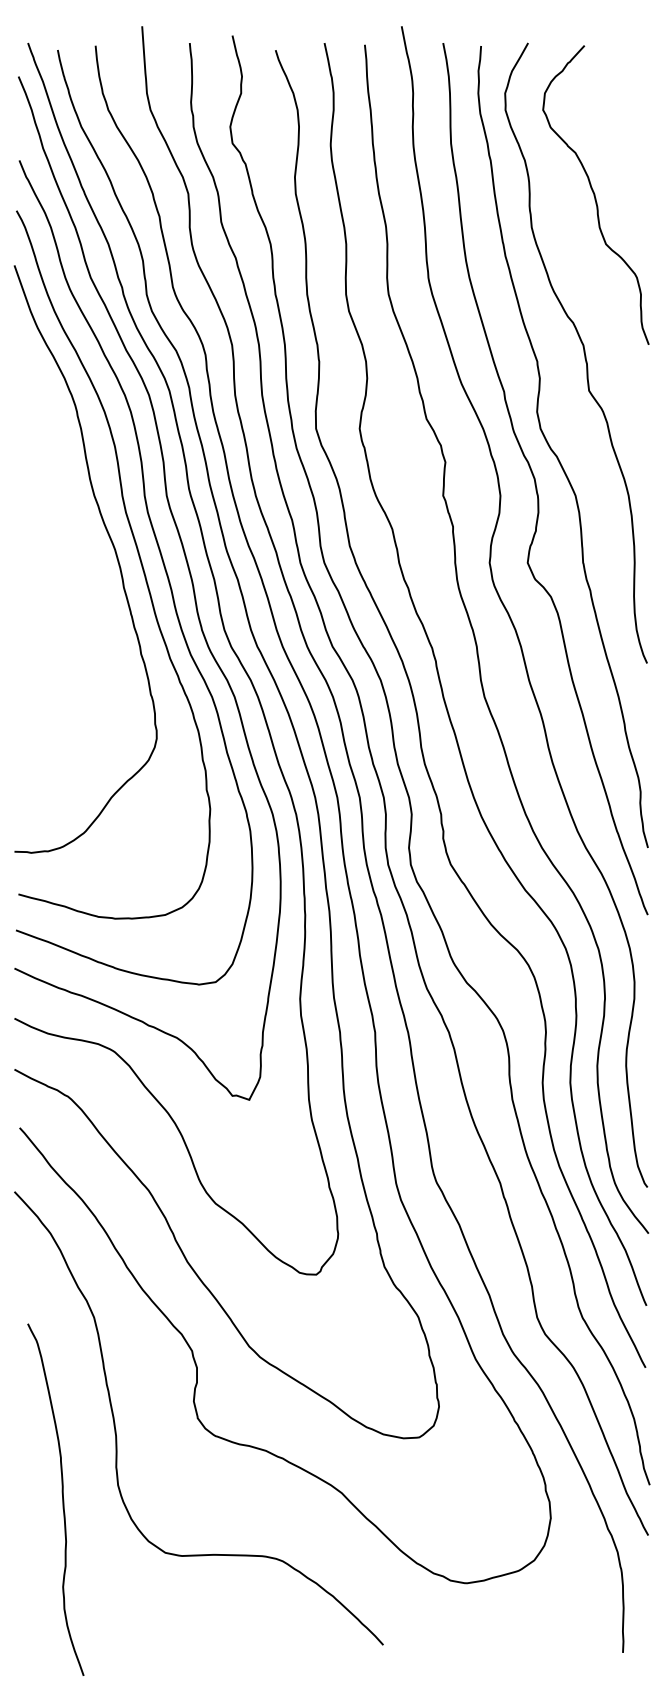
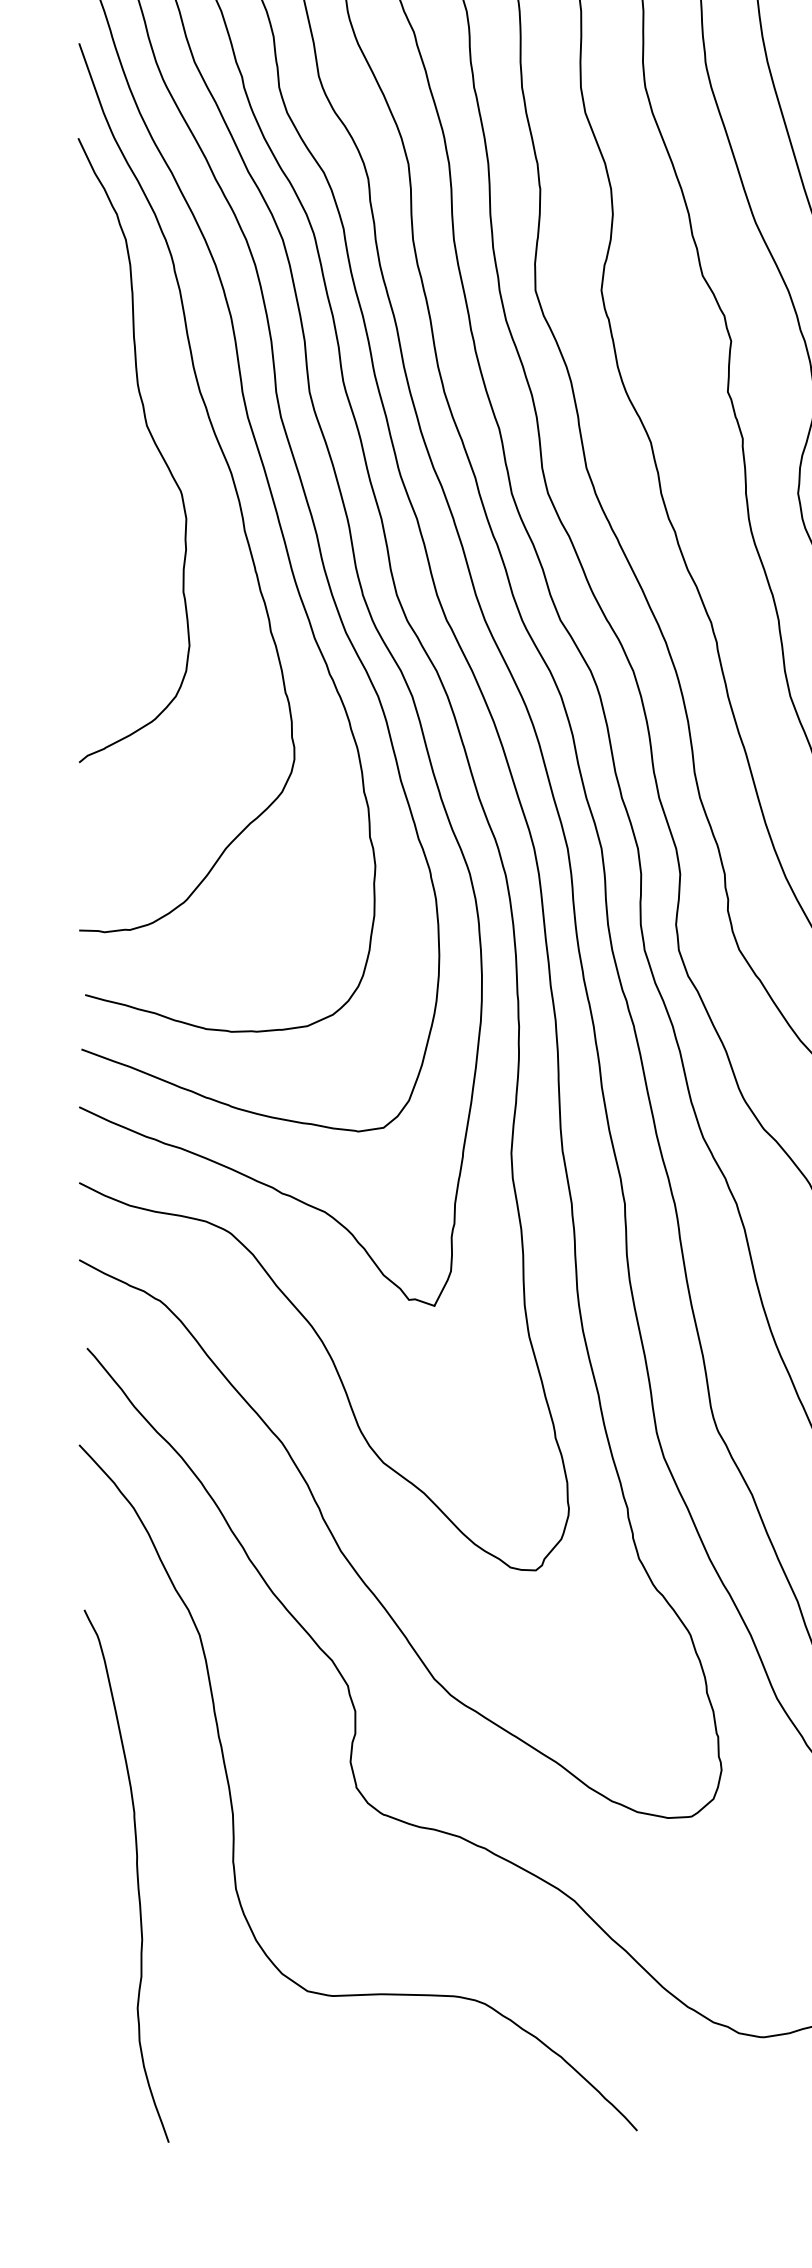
curve: (62, 527) -> (151, 439), added
curve: (62, 1499) -> (136, 1875), moved

